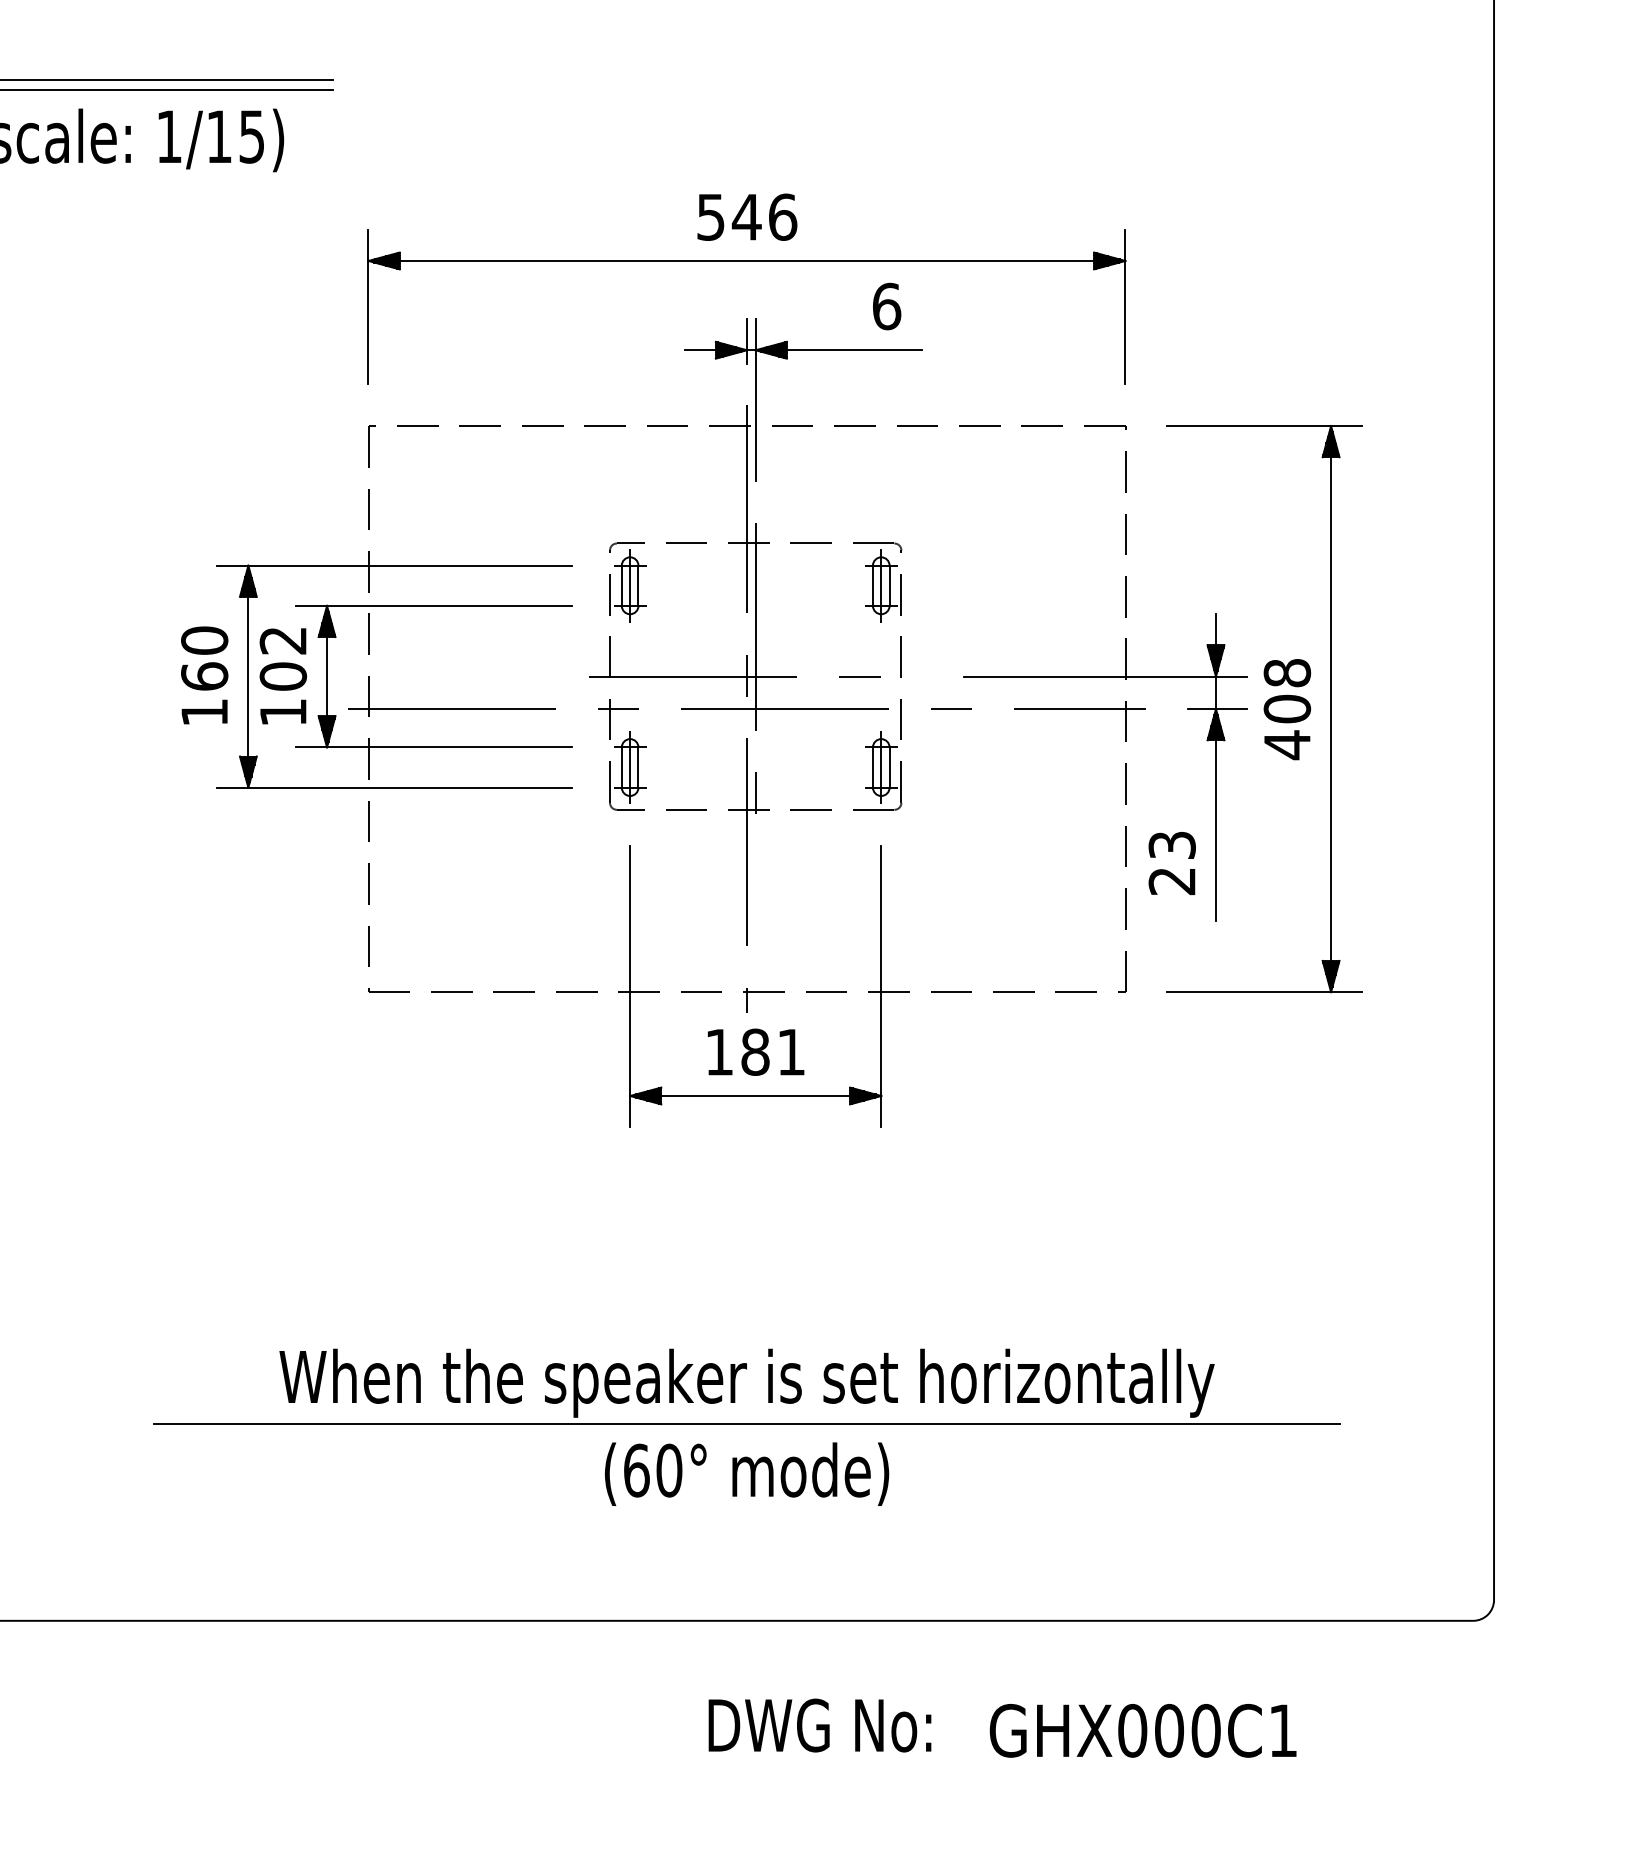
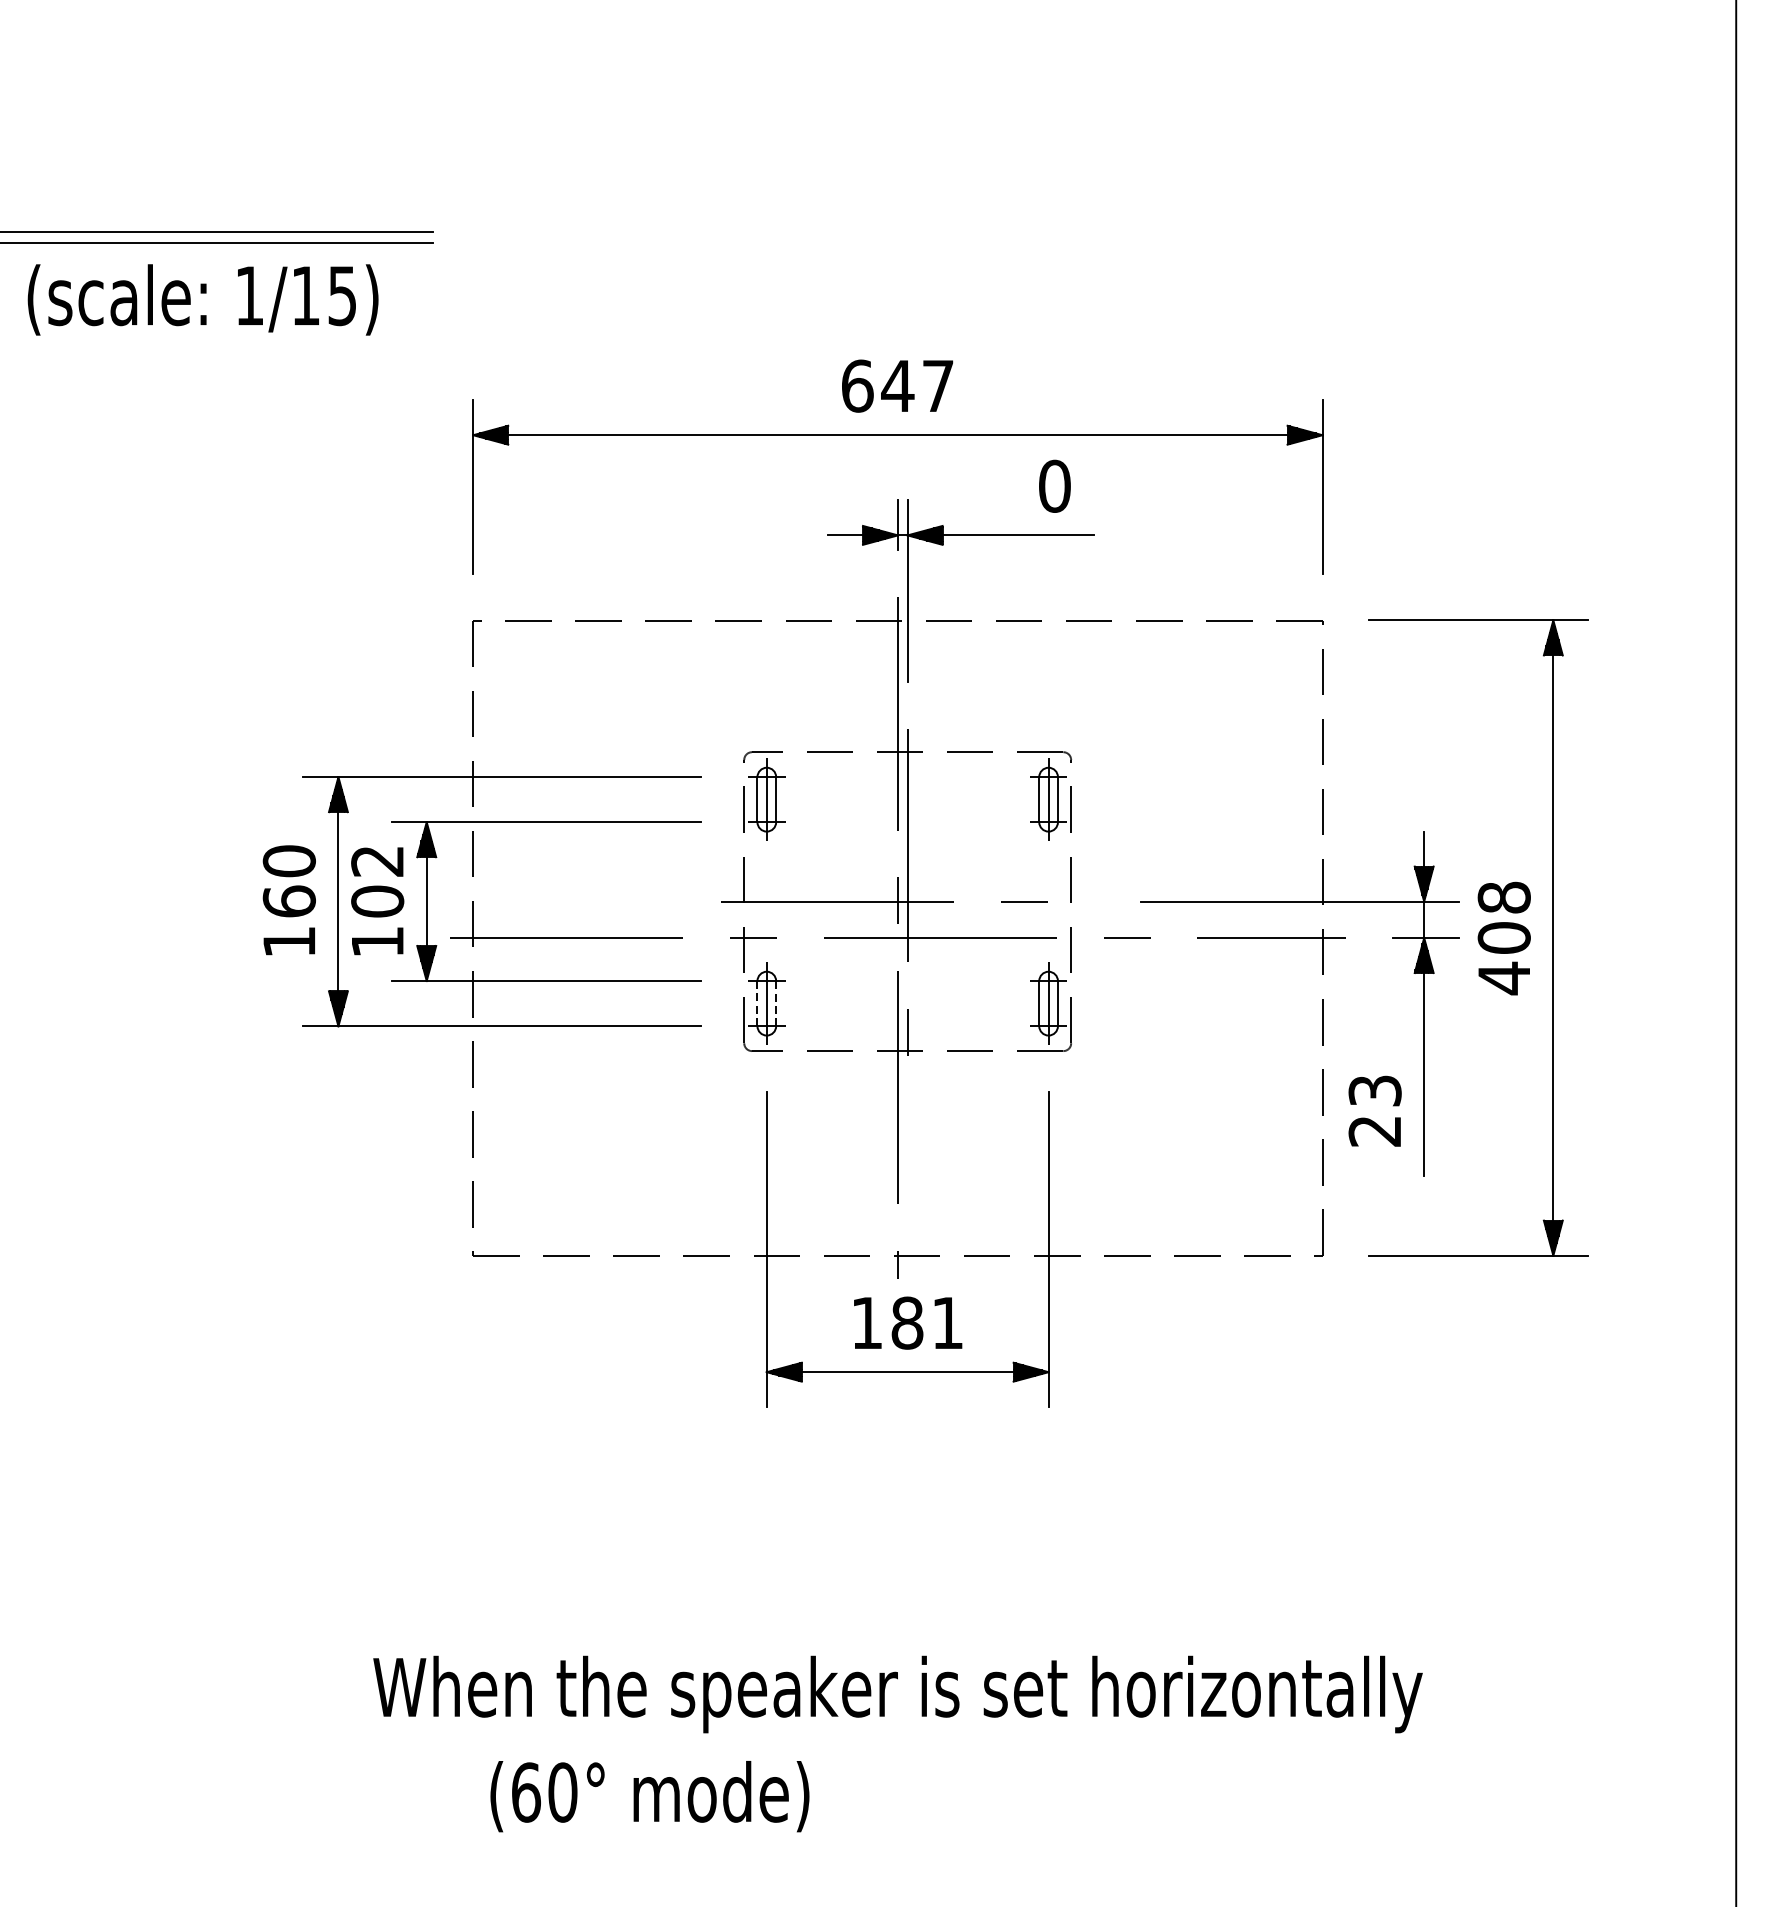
text: (747, 216) -> (898, 385), 546 -> 647
text: (886, 306) -> (1054, 486), 6 -> 0
line: (638, 767) -> (776, 1003), solid -> dashed
line: (621, 768) -> (757, 1004), solid -> dashed
line: (746, 1423) -> (897, 1739), removed
text: (747, 1473) -> (650, 1795), moved

